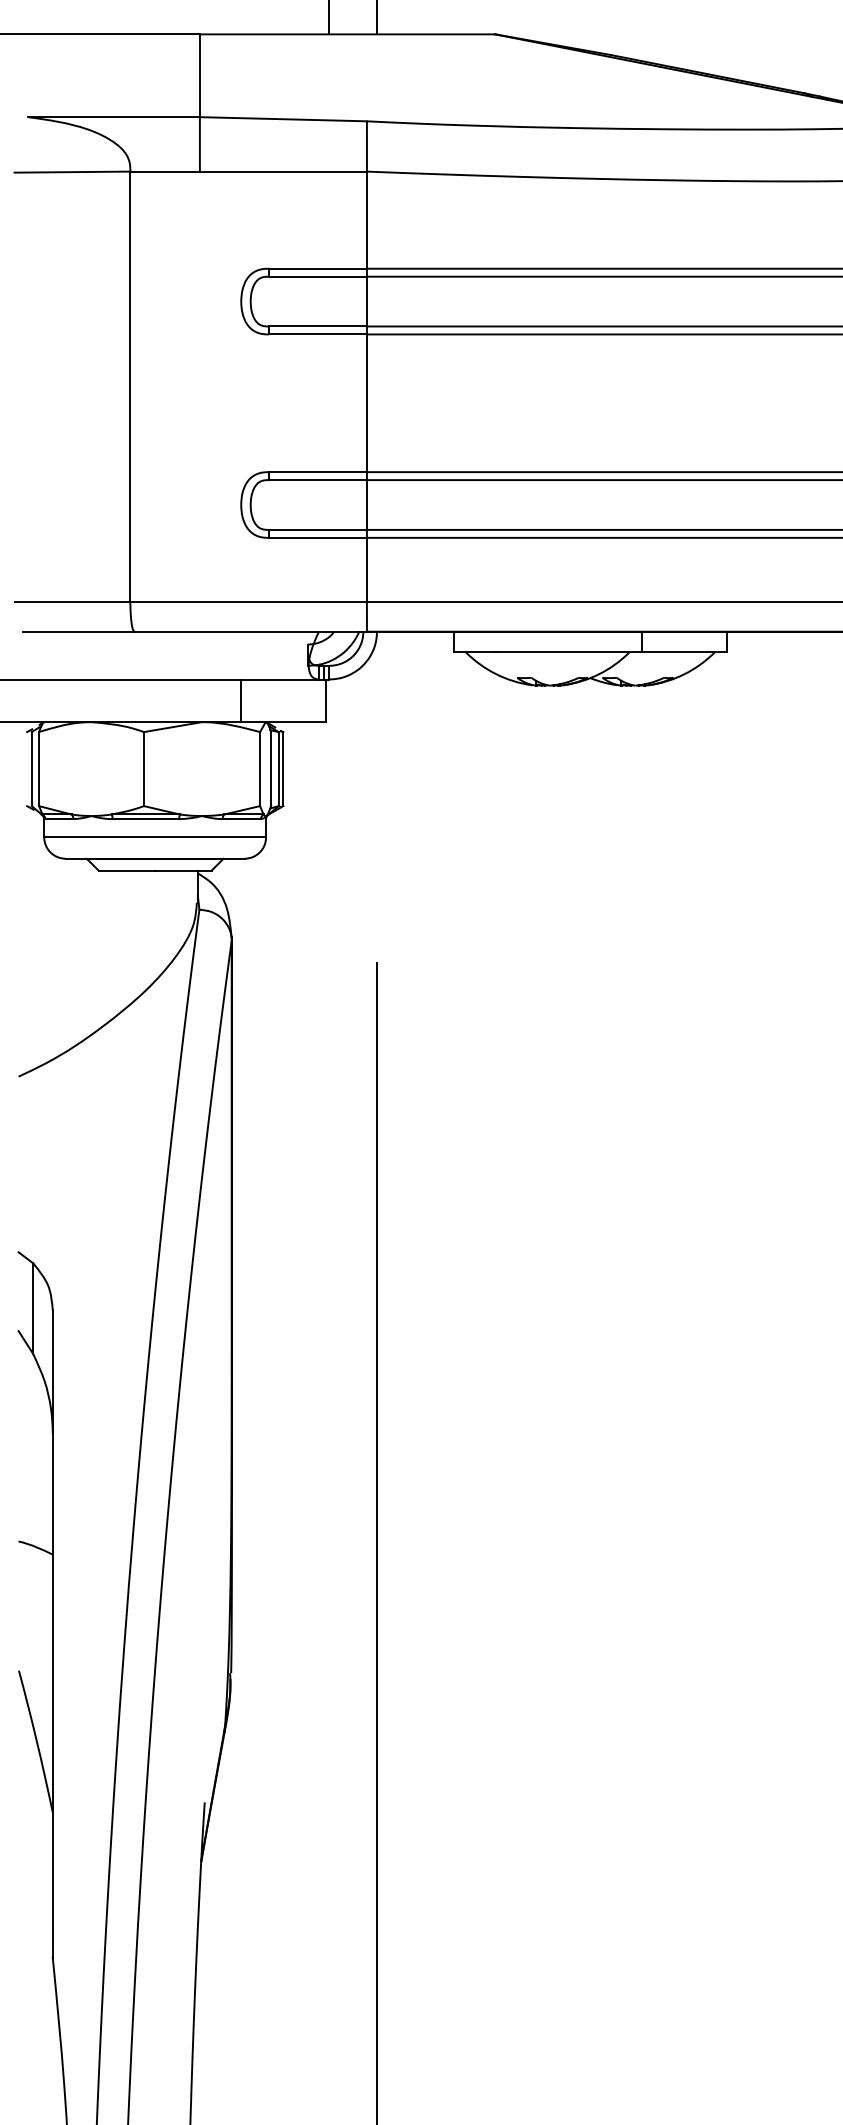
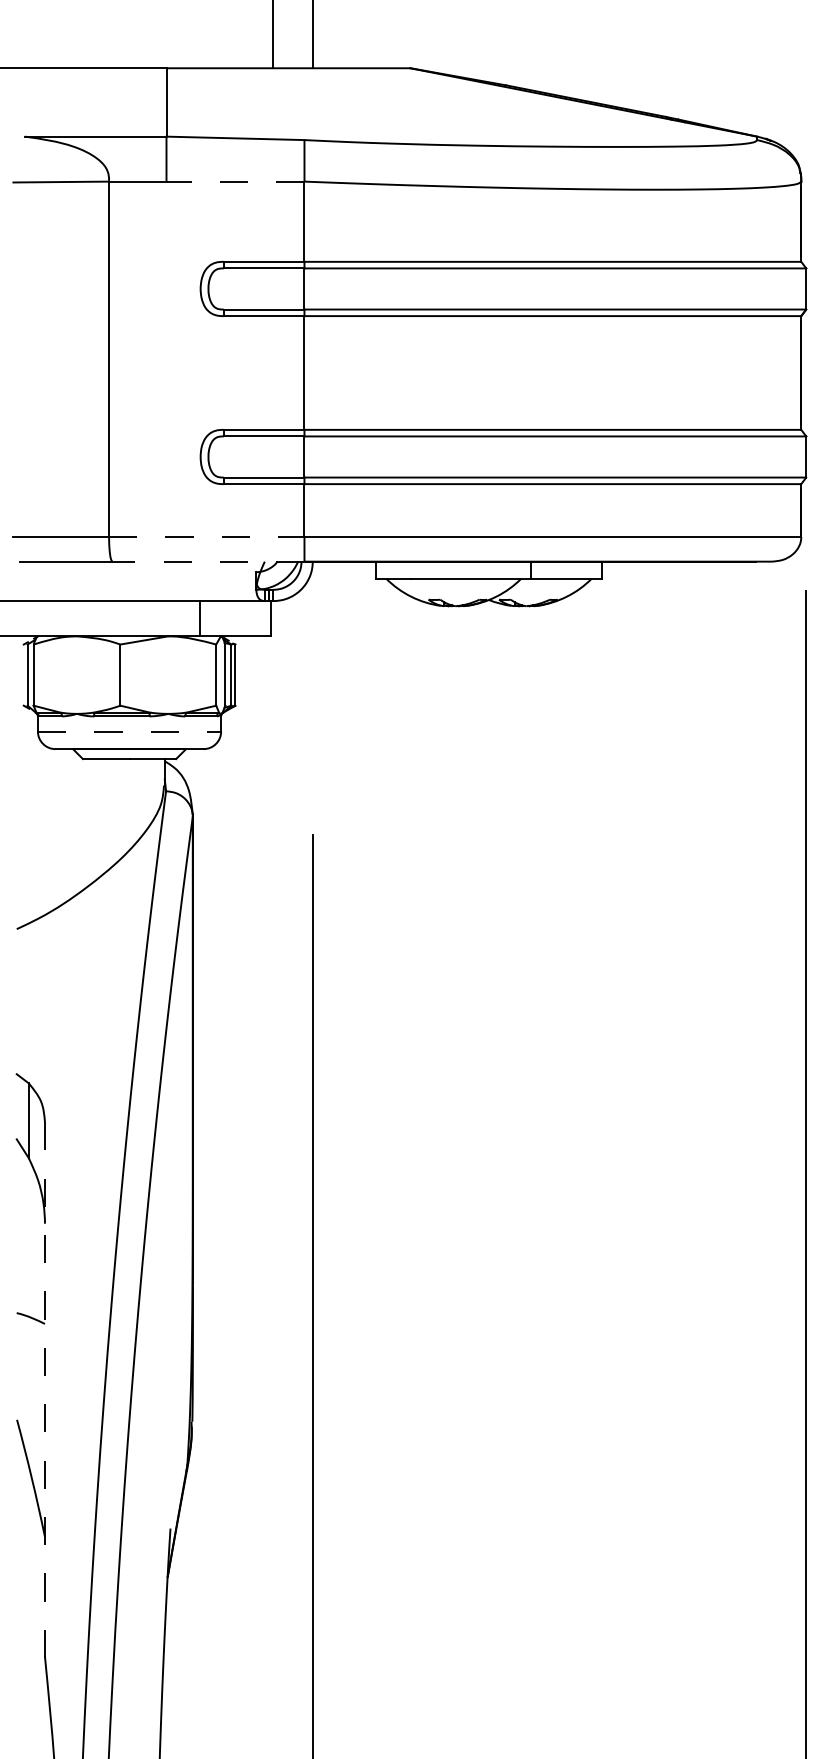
line: (283, 171) -> (235, 181), solid -> dashed
line: (248, 601) -> (206, 536), solid -> dashed
line: (250, 631) -> (208, 561), solid -> dashed
line: (155, 837) -> (129, 731), solid -> dashed
line: (52, 1623) -> (44, 1380), solid -> dashed

